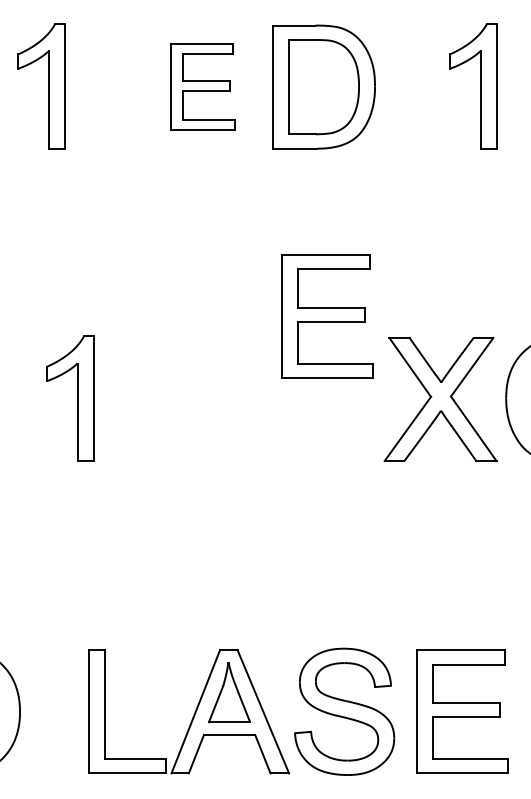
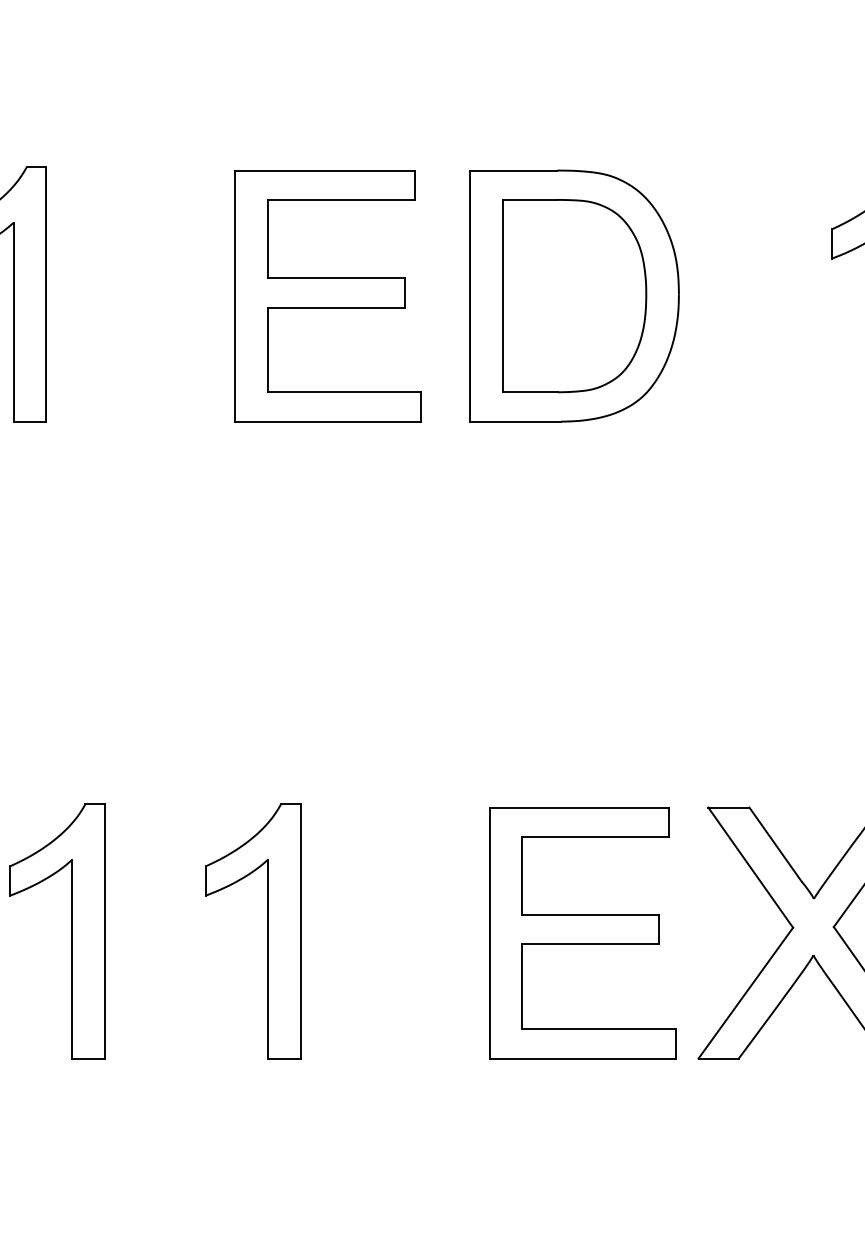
part: (203, 87) -> (329, 296), size x1.43
part: (327, 316) -> (581, 933), moved
part: (173, 398) -> (267, 931), added

